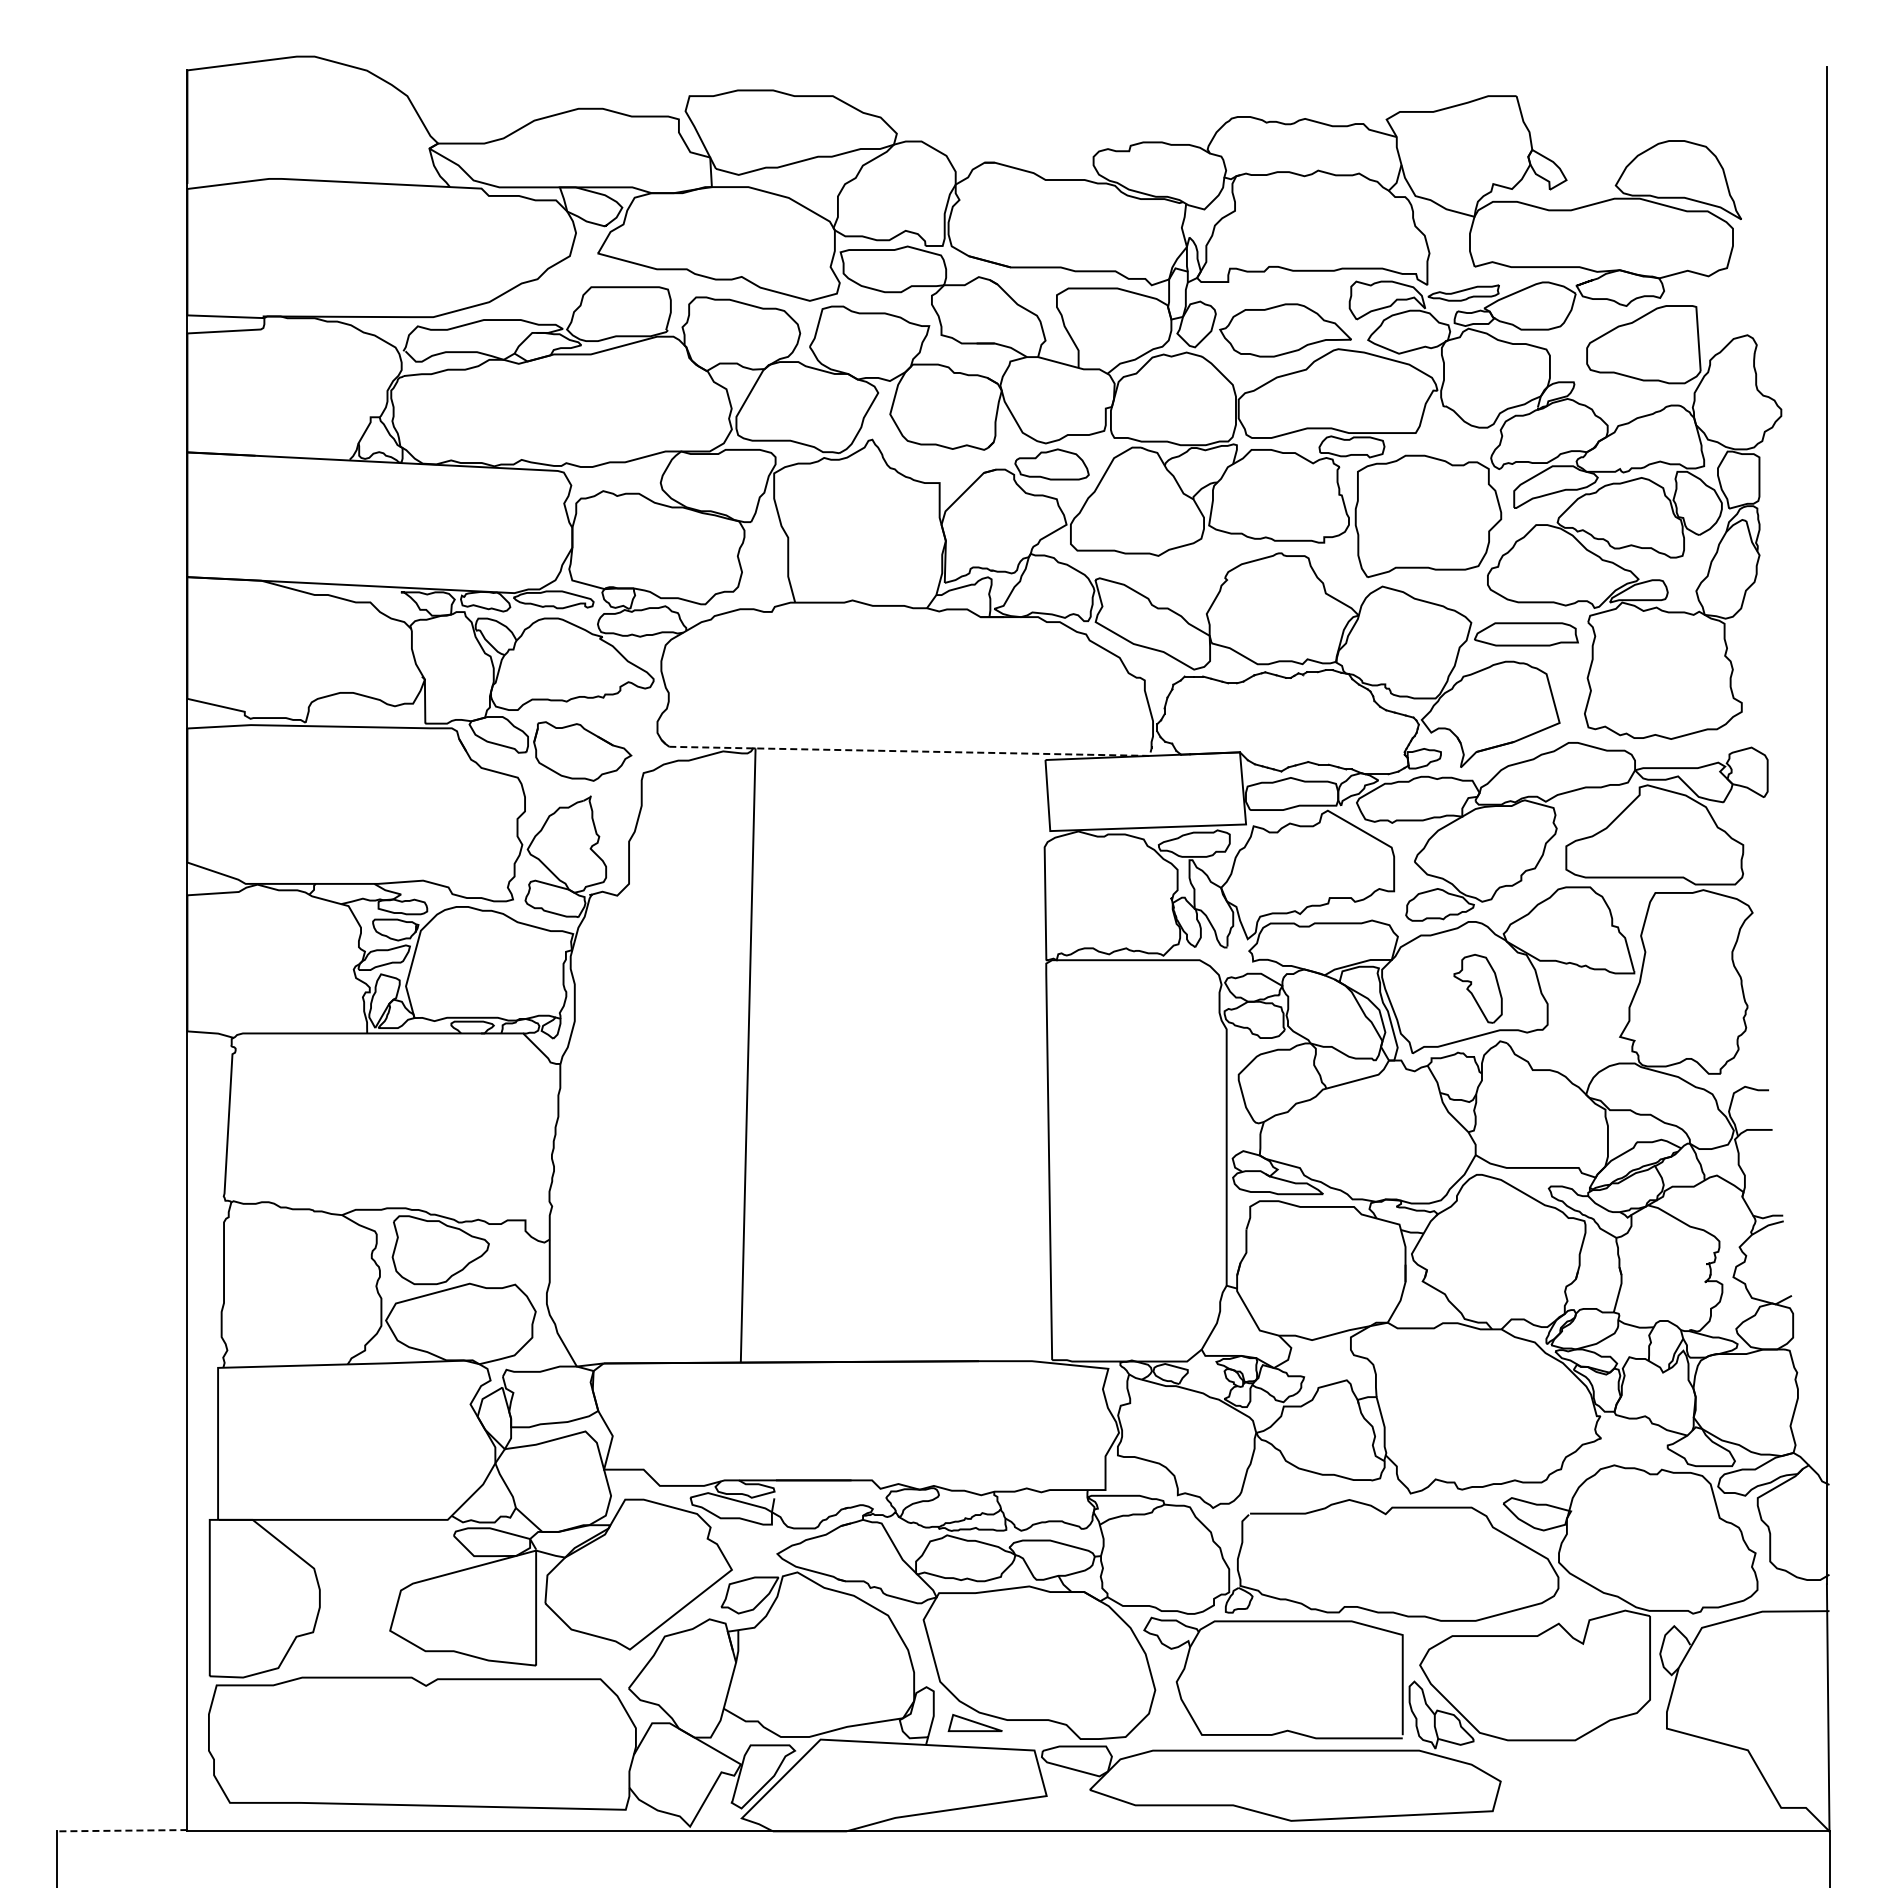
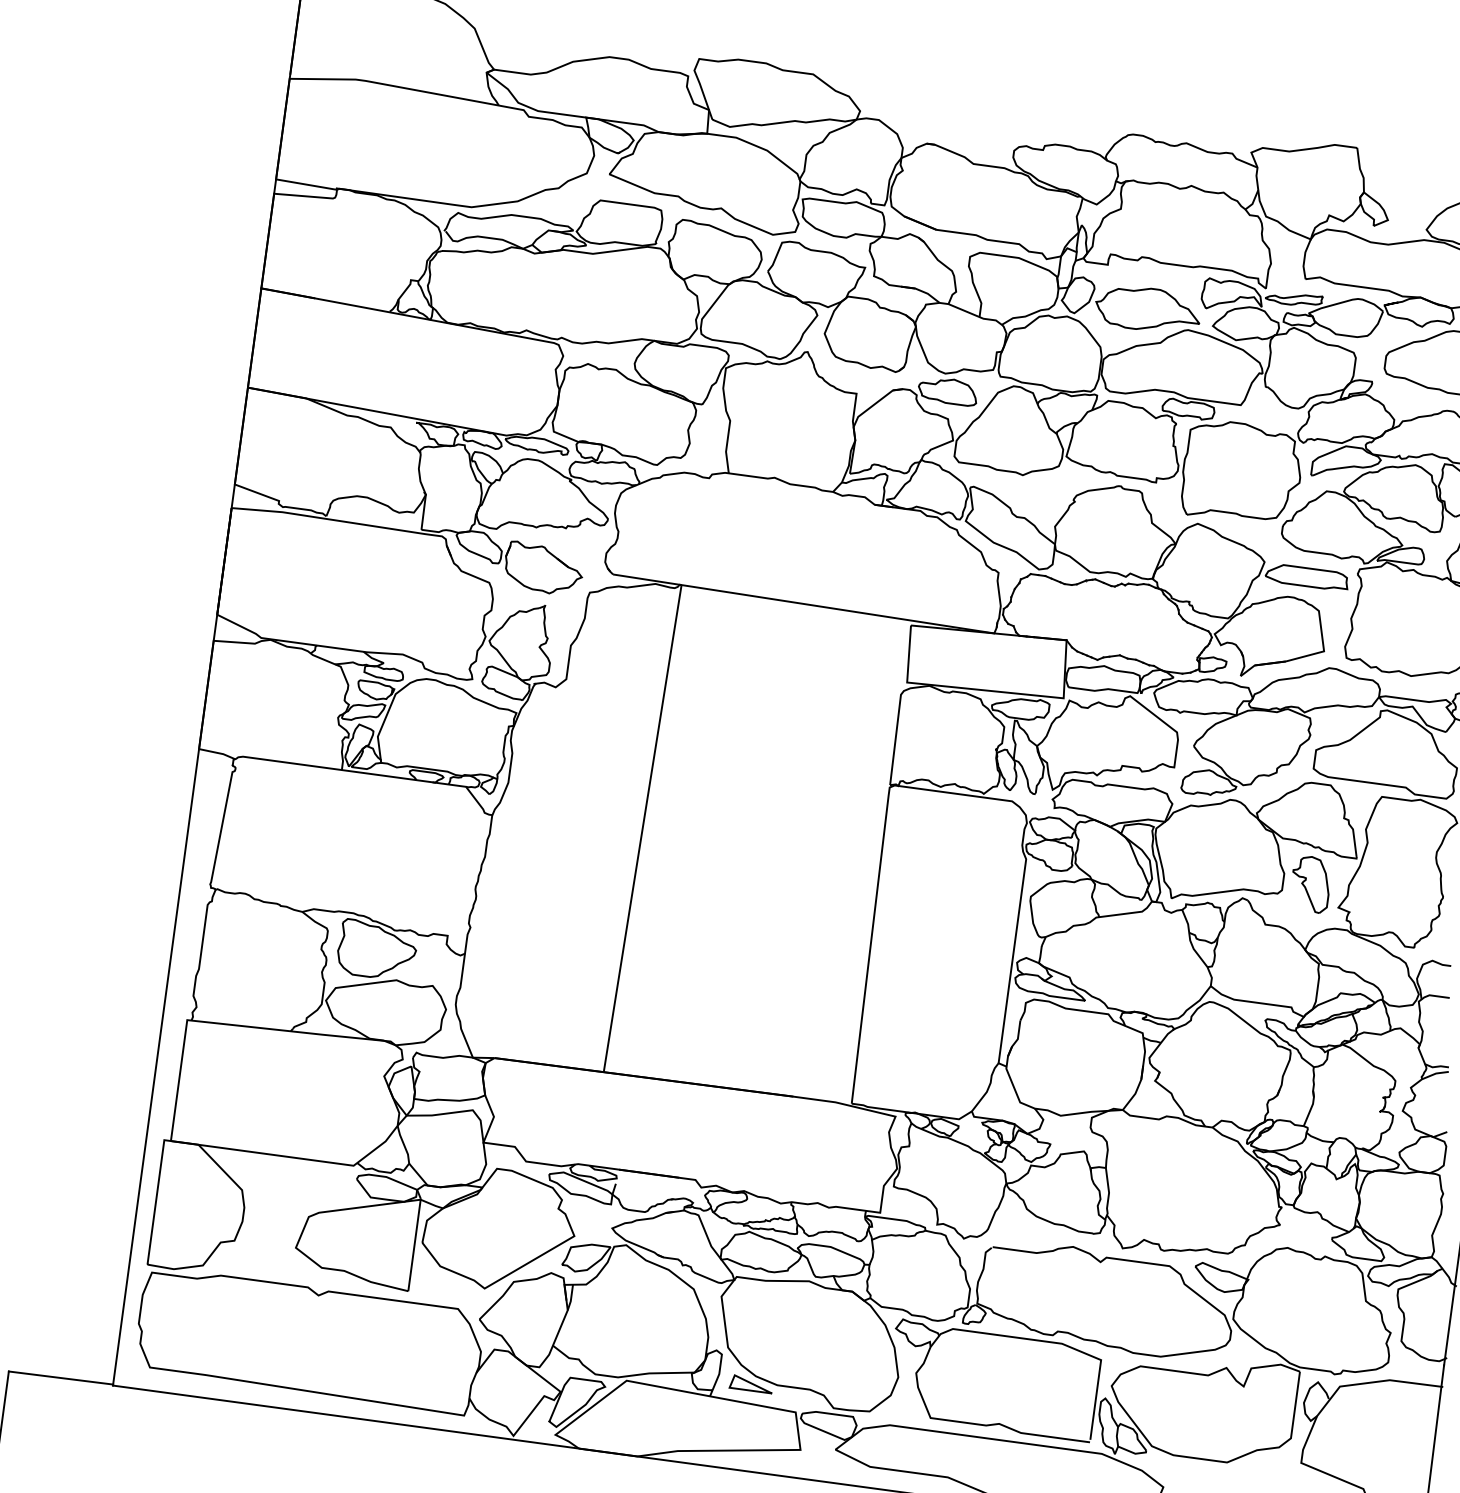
line: (917, 751) -> (810, 604), dashed -> solid
part: (1477, 988) -> (1310, 884), moved
line: (121, 1830) -> (60, 1377), dashed -> solid

